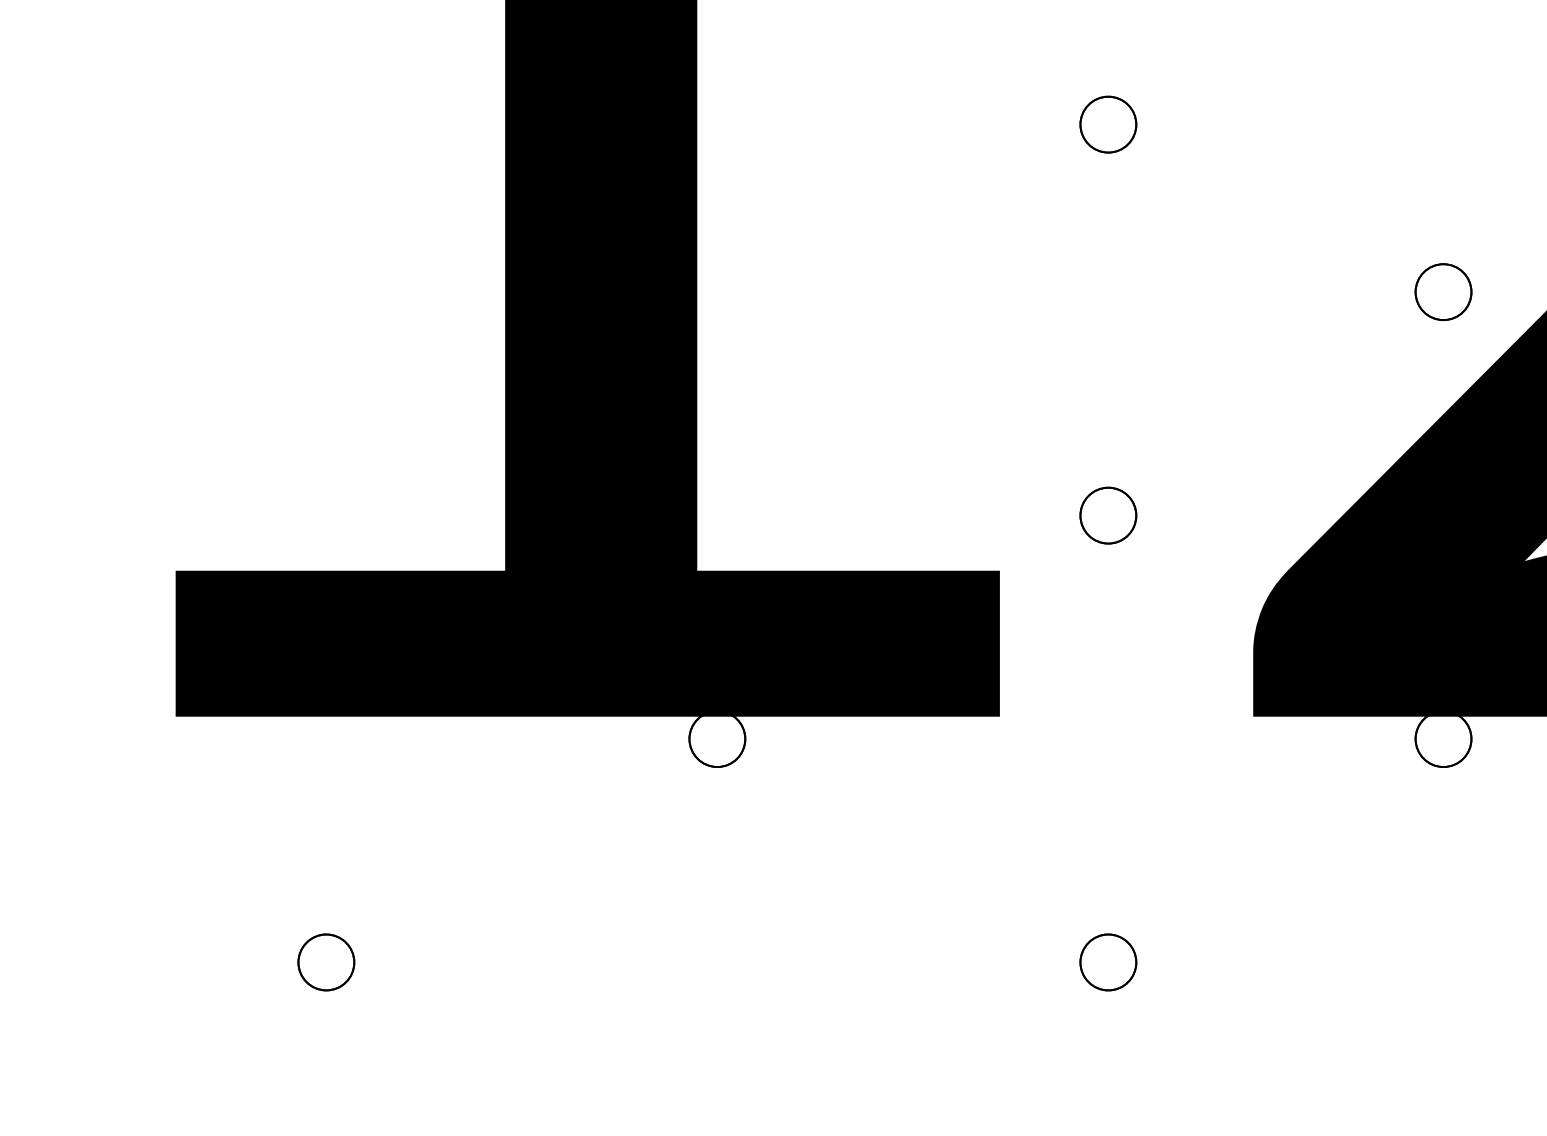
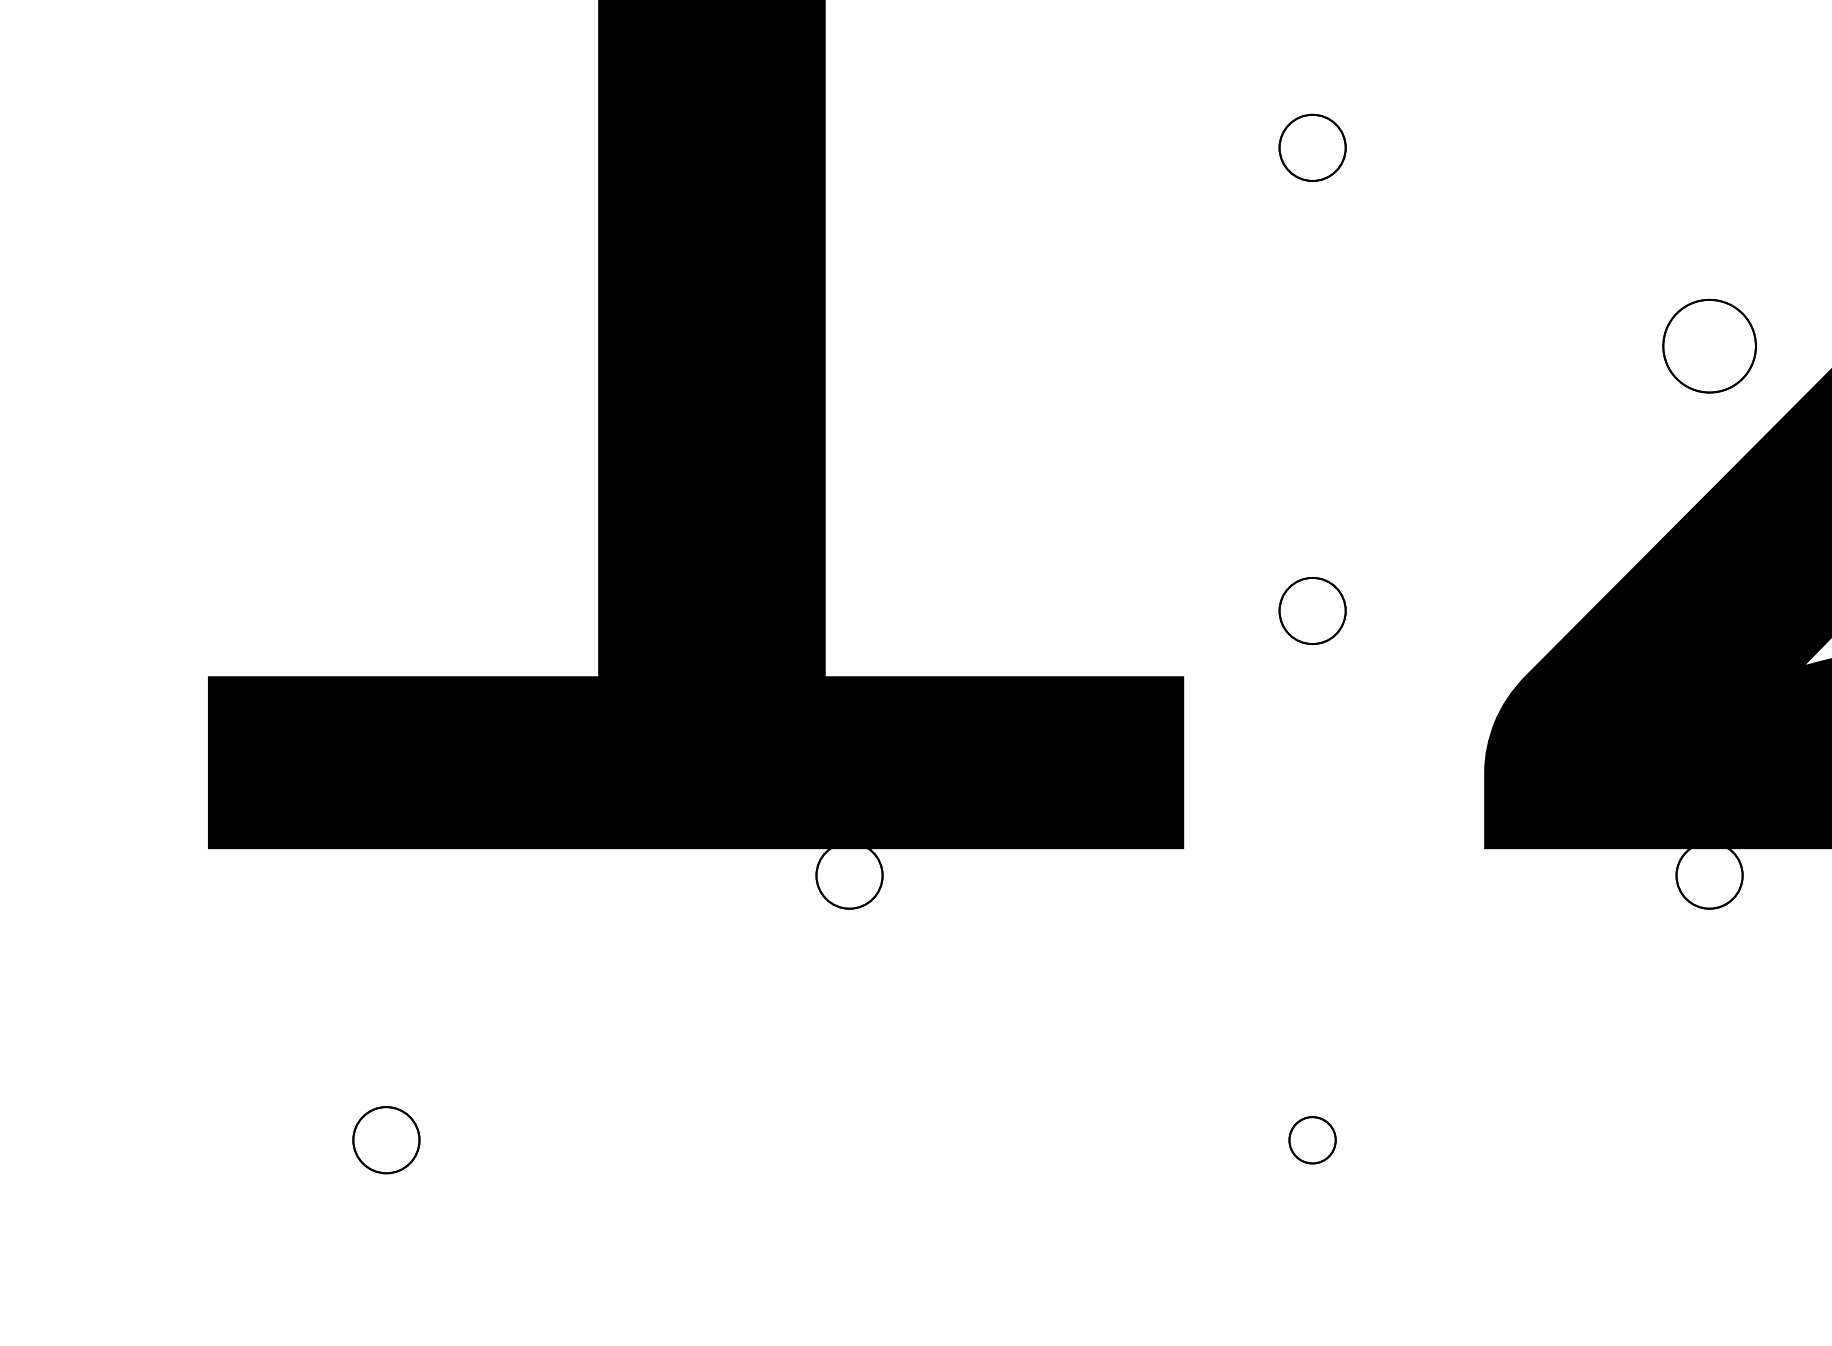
part: (1443, 292) -> (1709, 346), size x1.4
part: (1108, 962) -> (1312, 1140), size x0.7

